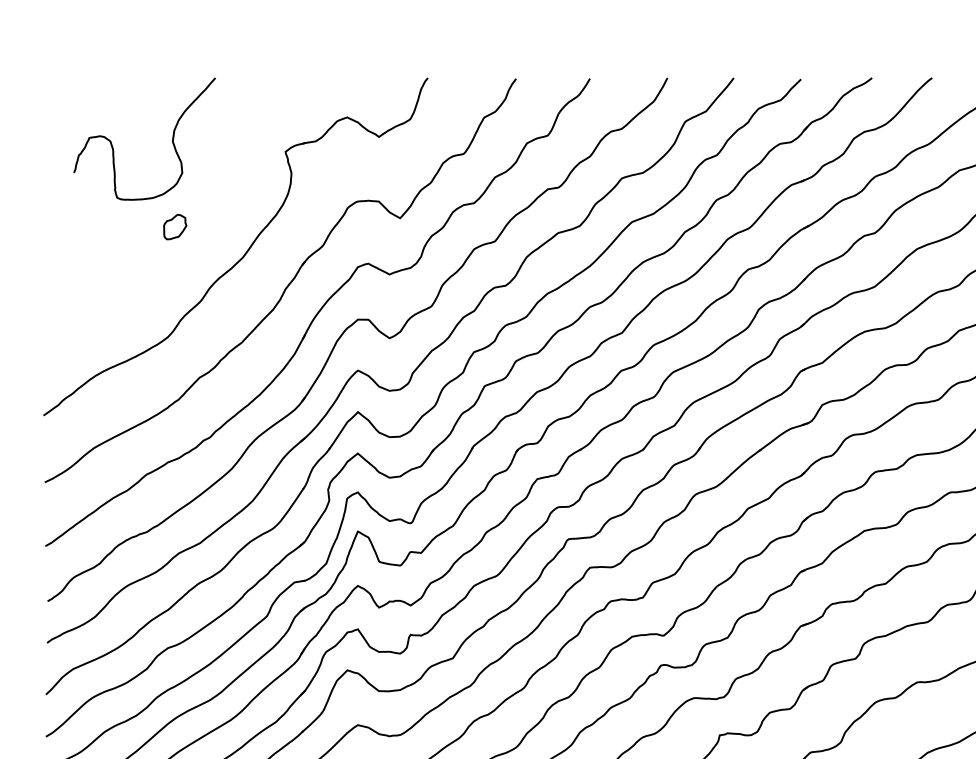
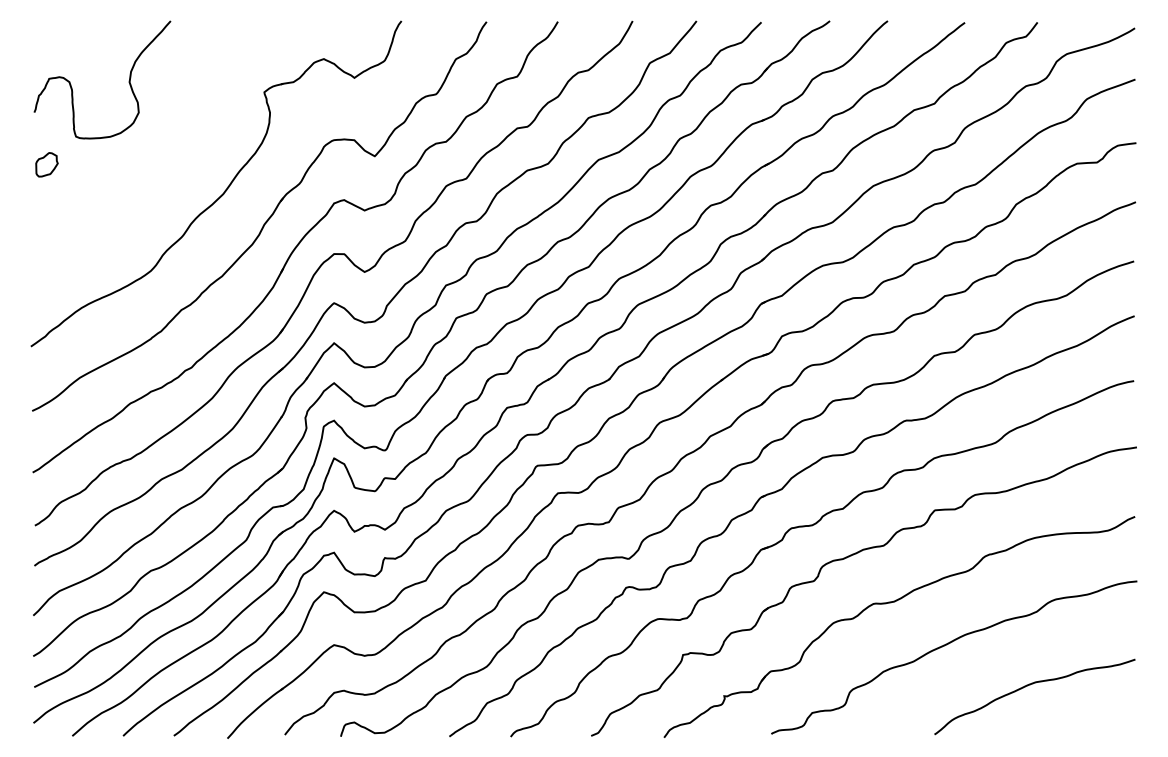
curve: (171, 140) -> (128, 81), moved
part: (174, 226) -> (46, 164), moved

